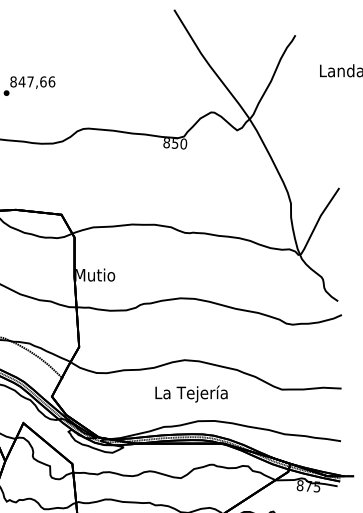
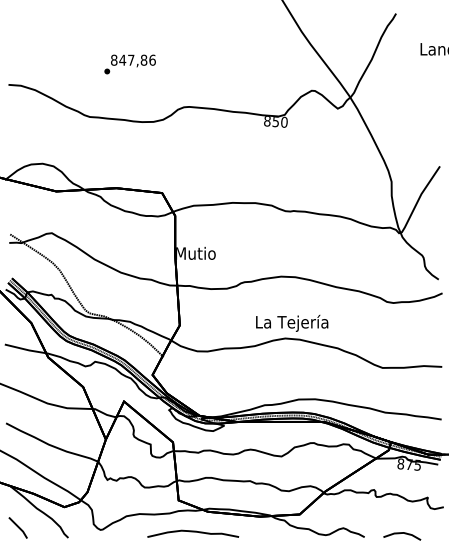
text: (42, 81) -> (143, 59), 847,66 -> 847,86
text: (191, 393) -> (292, 322), moved

